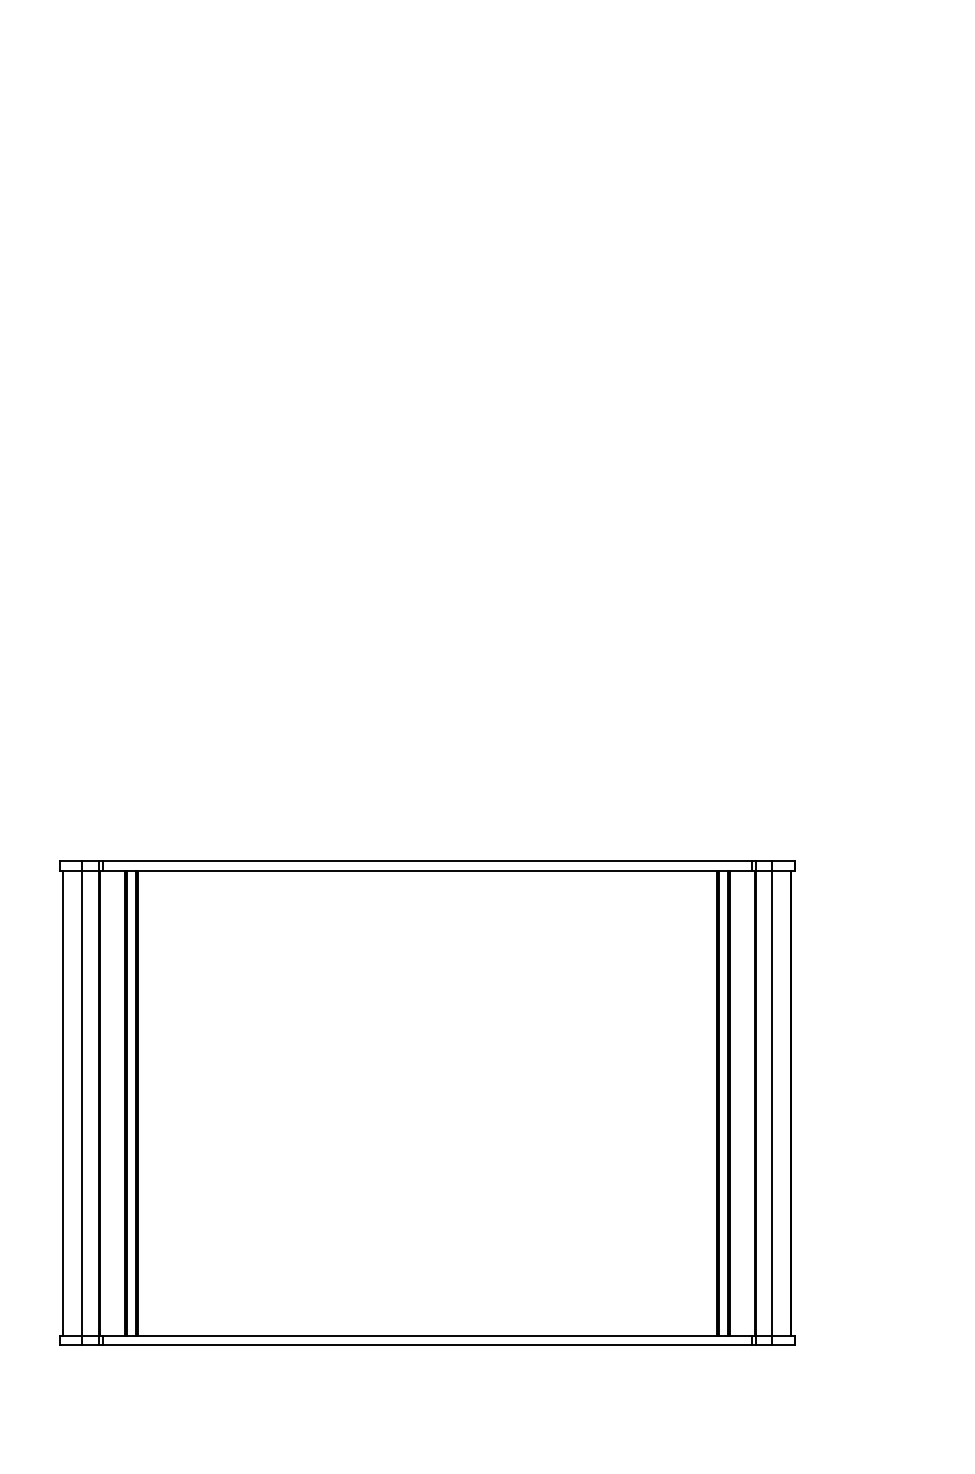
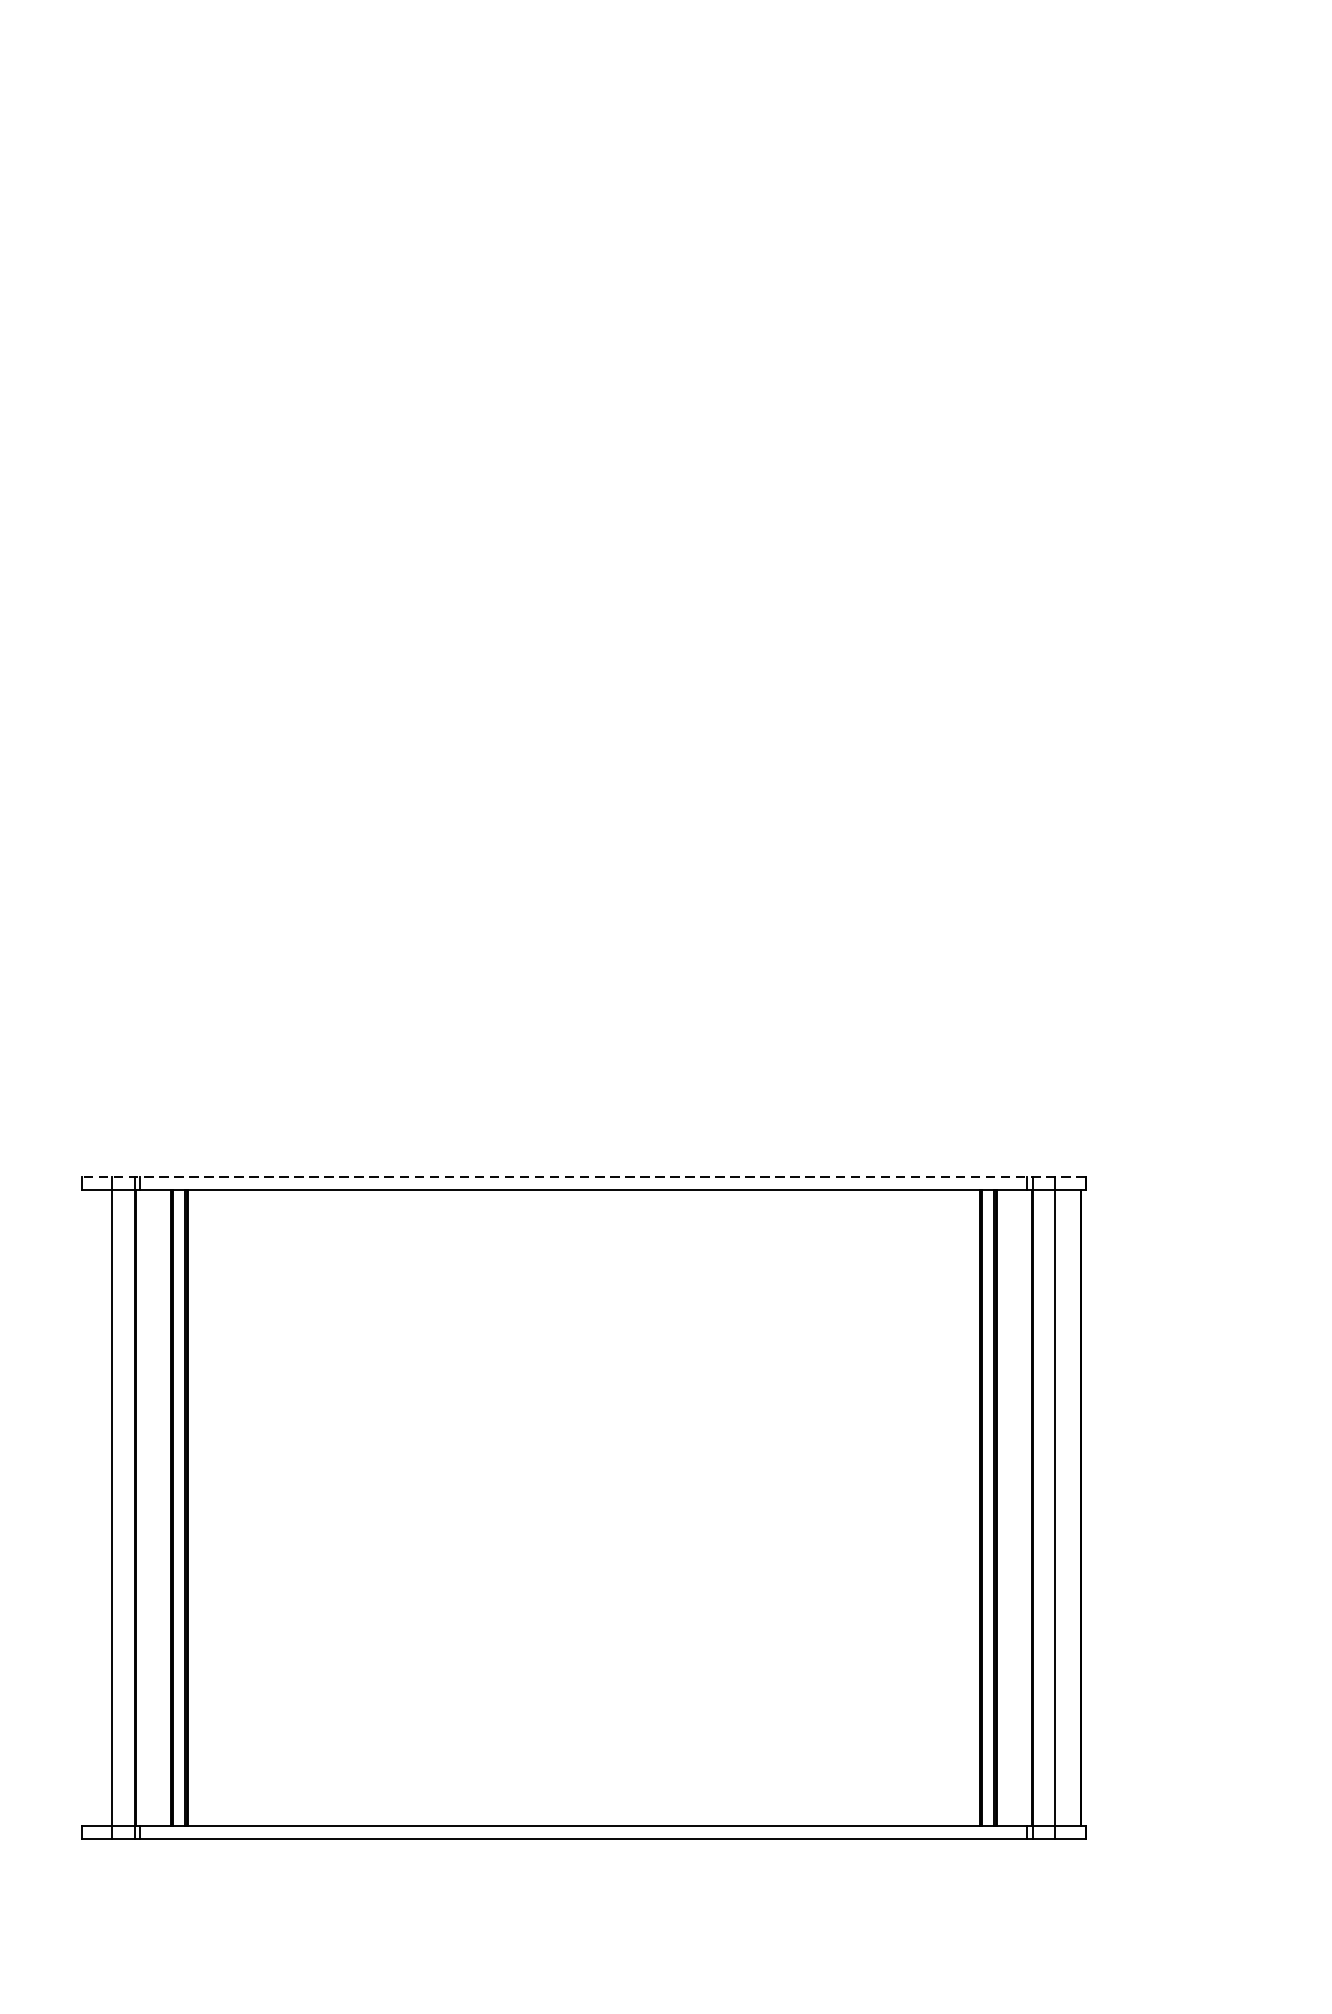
line: (426, 861) -> (582, 1177), solid -> dashed
line: (63, 1102) -> (86, 1506), removed

